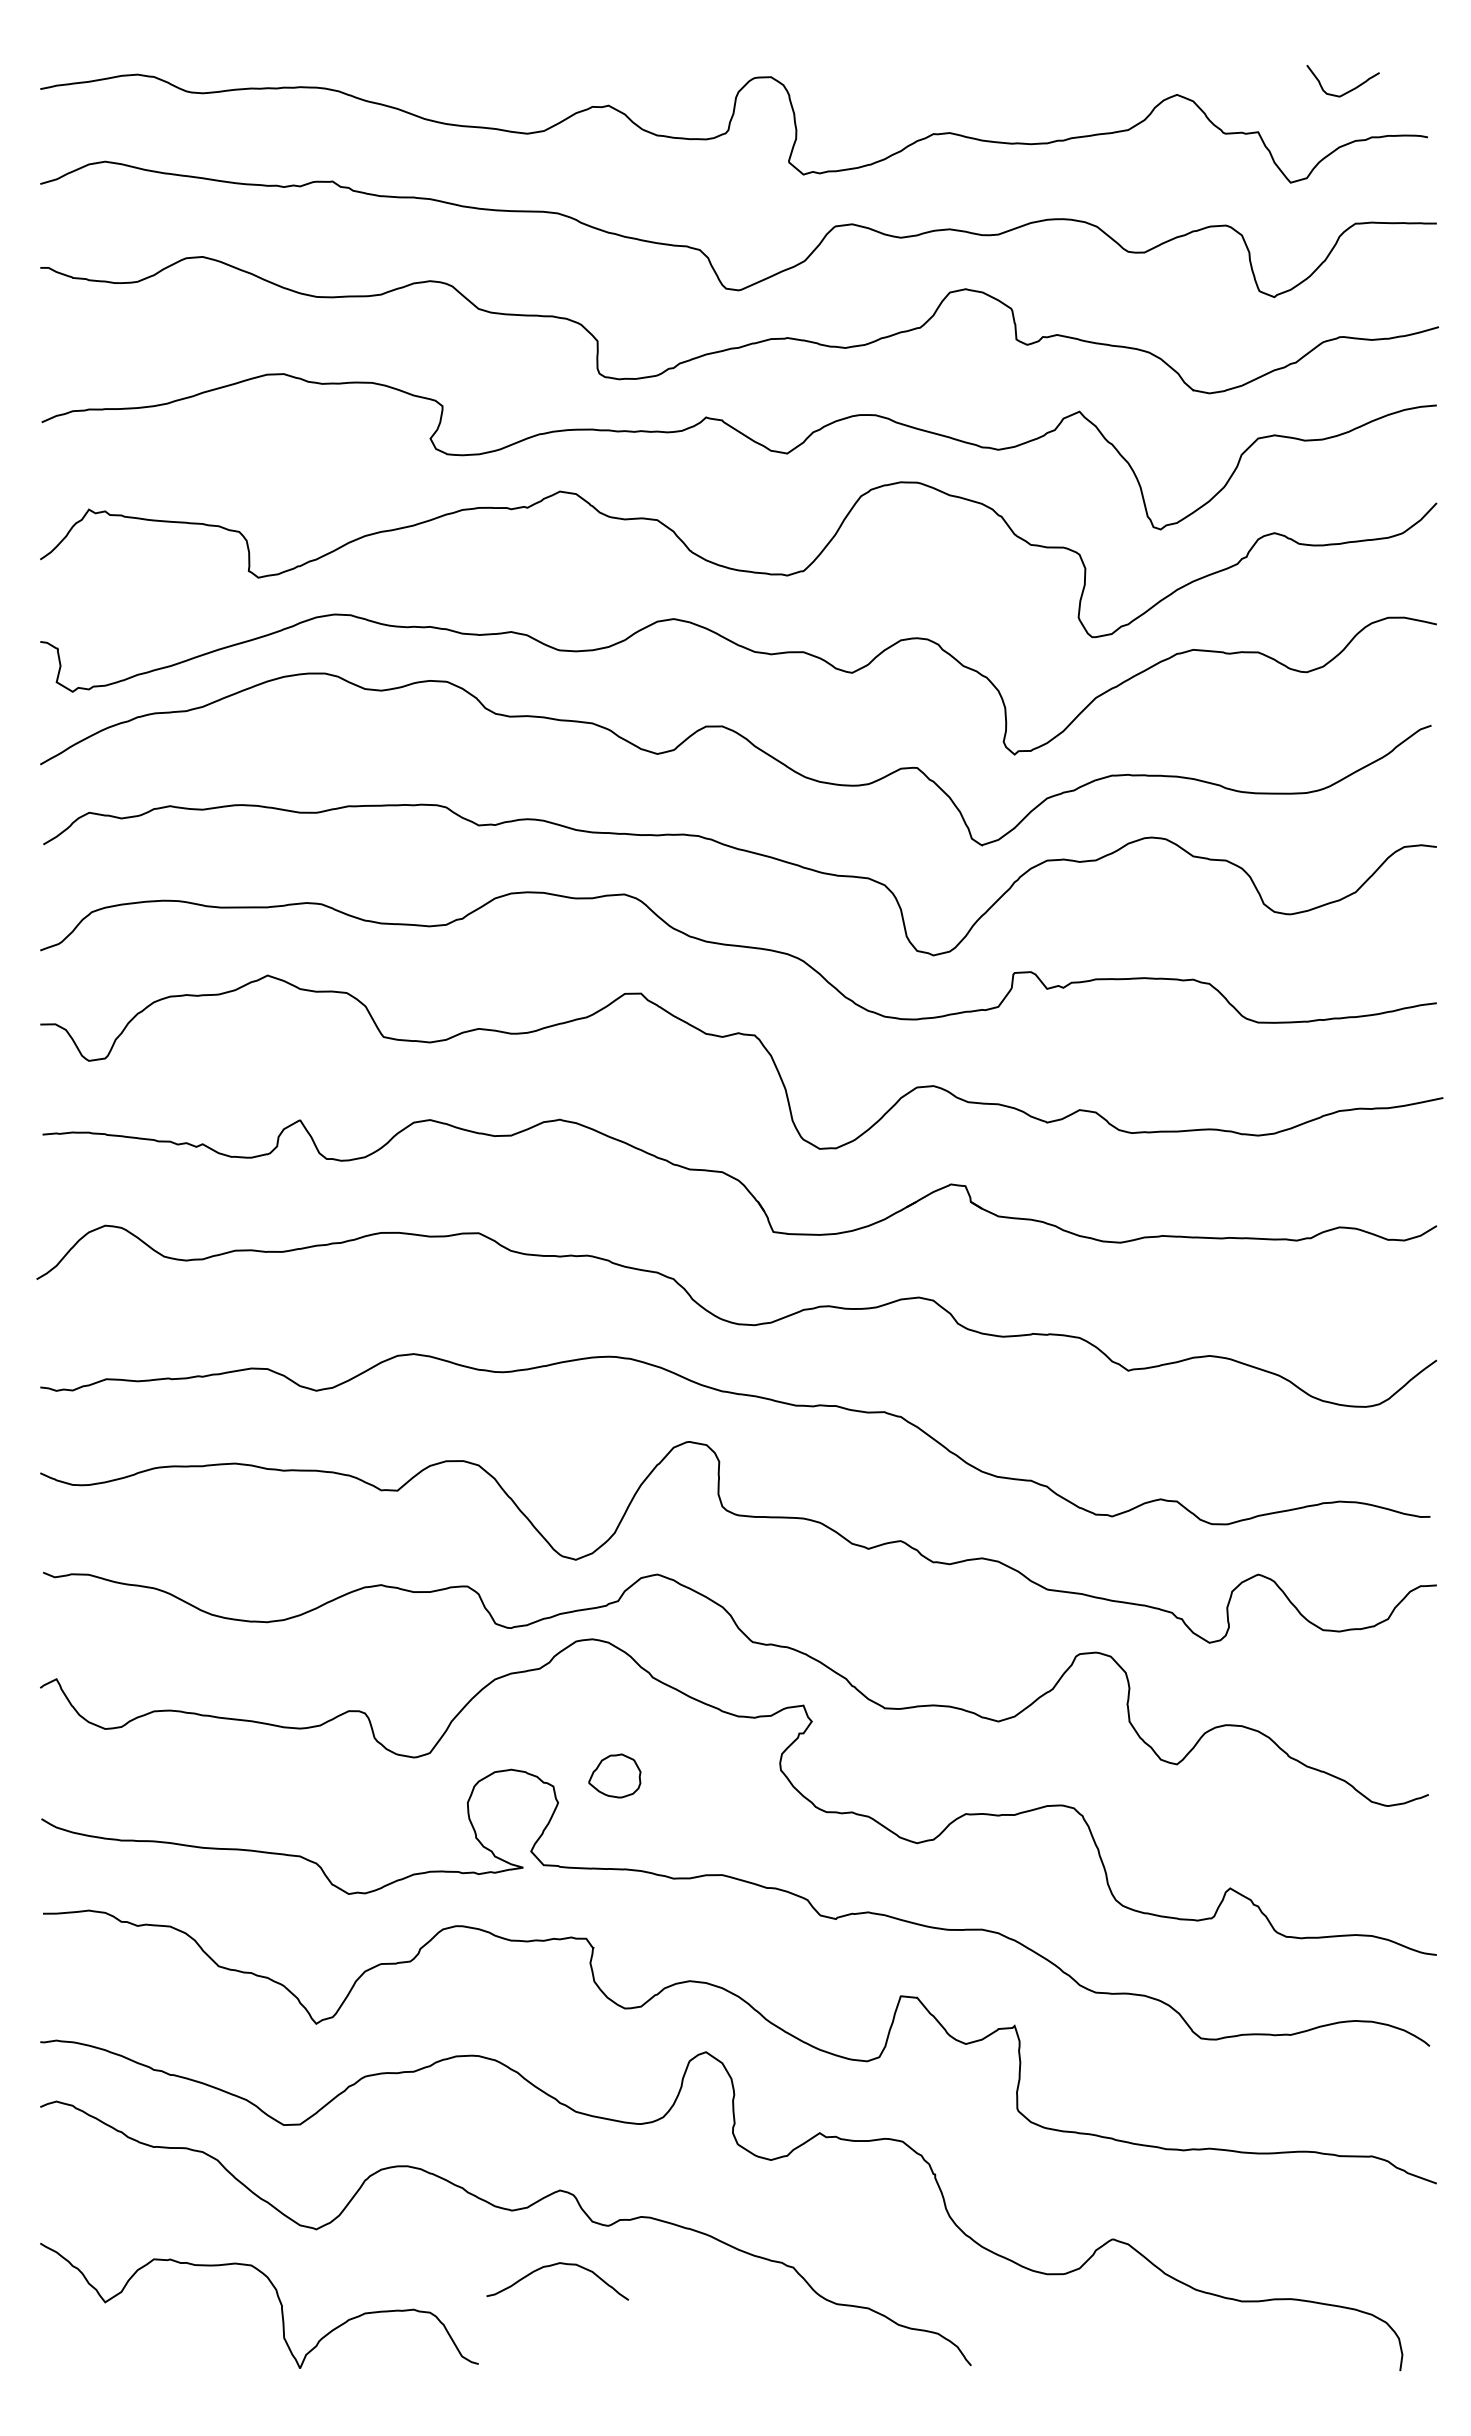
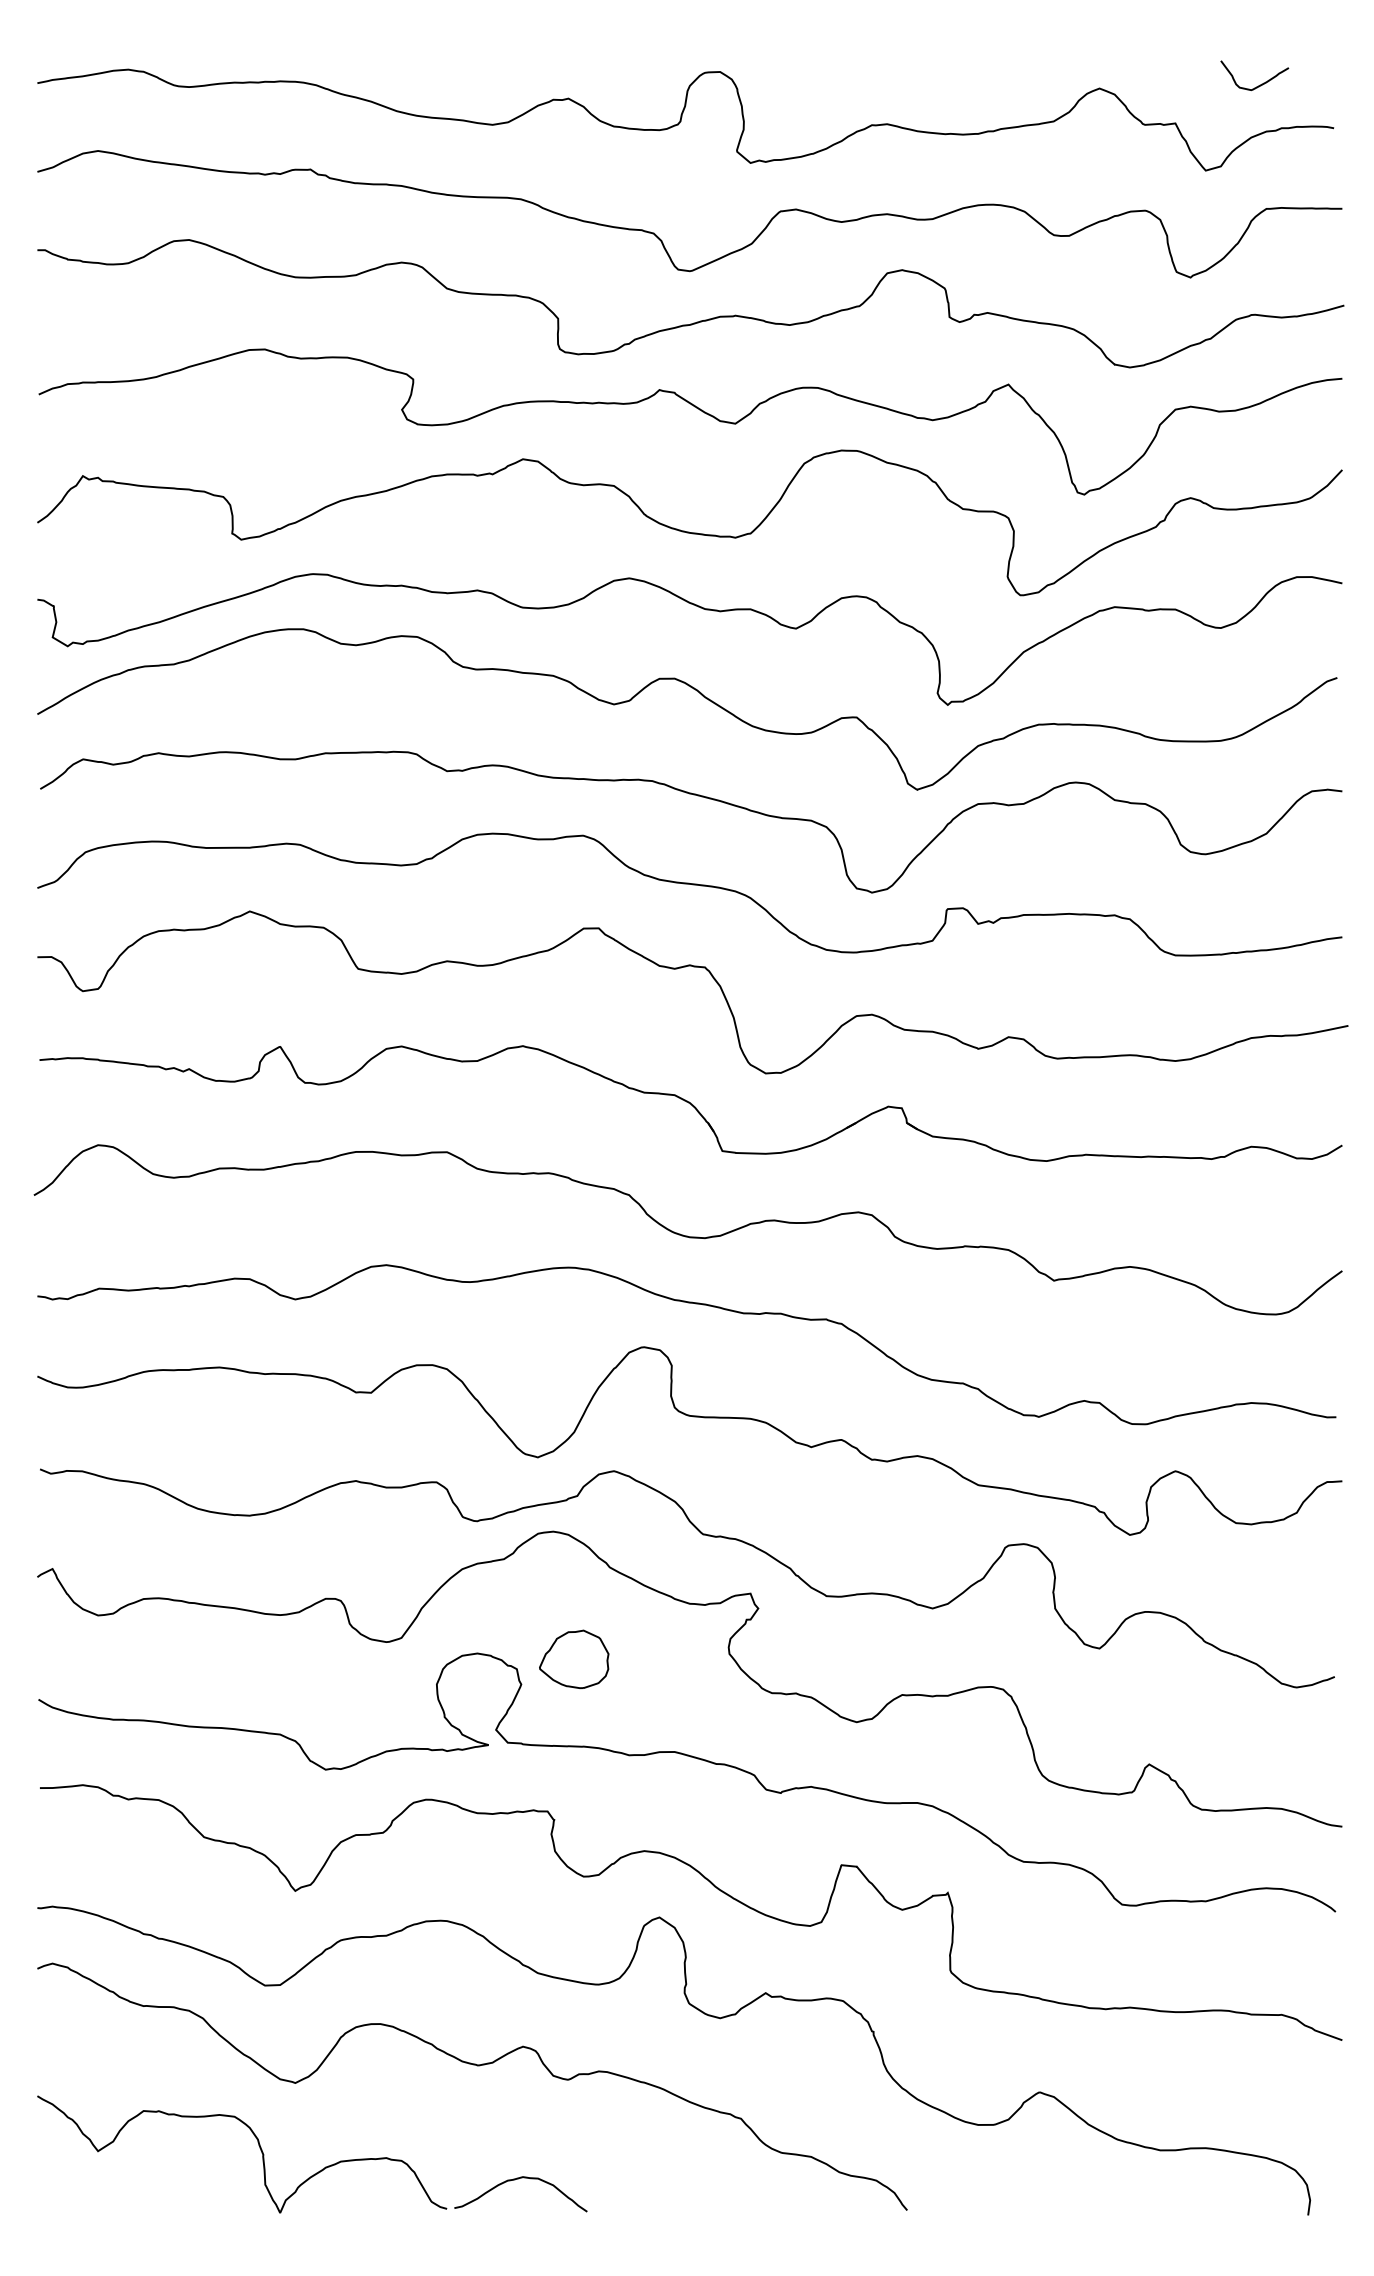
part: (614, 1775) -> (573, 1658), size x1.43
curve: (555, 2265) -> (518, 2179), moved

